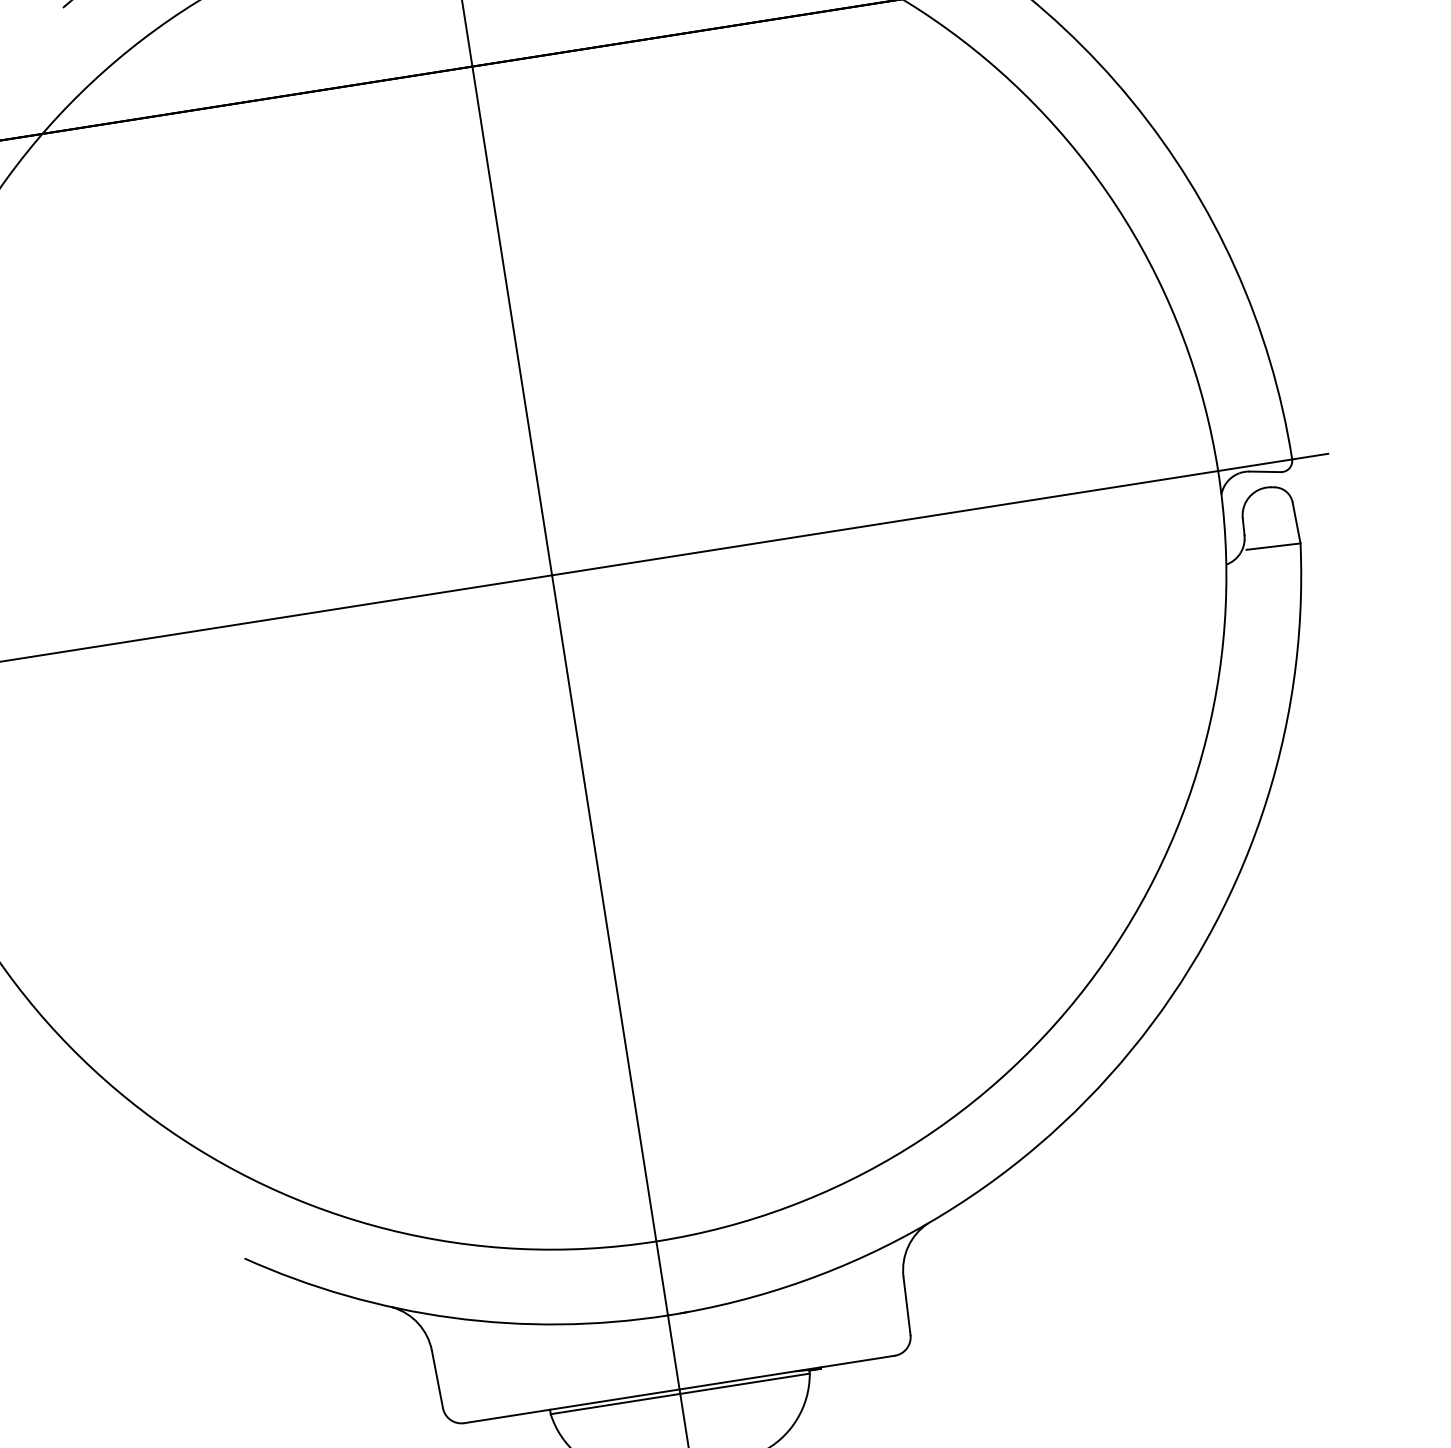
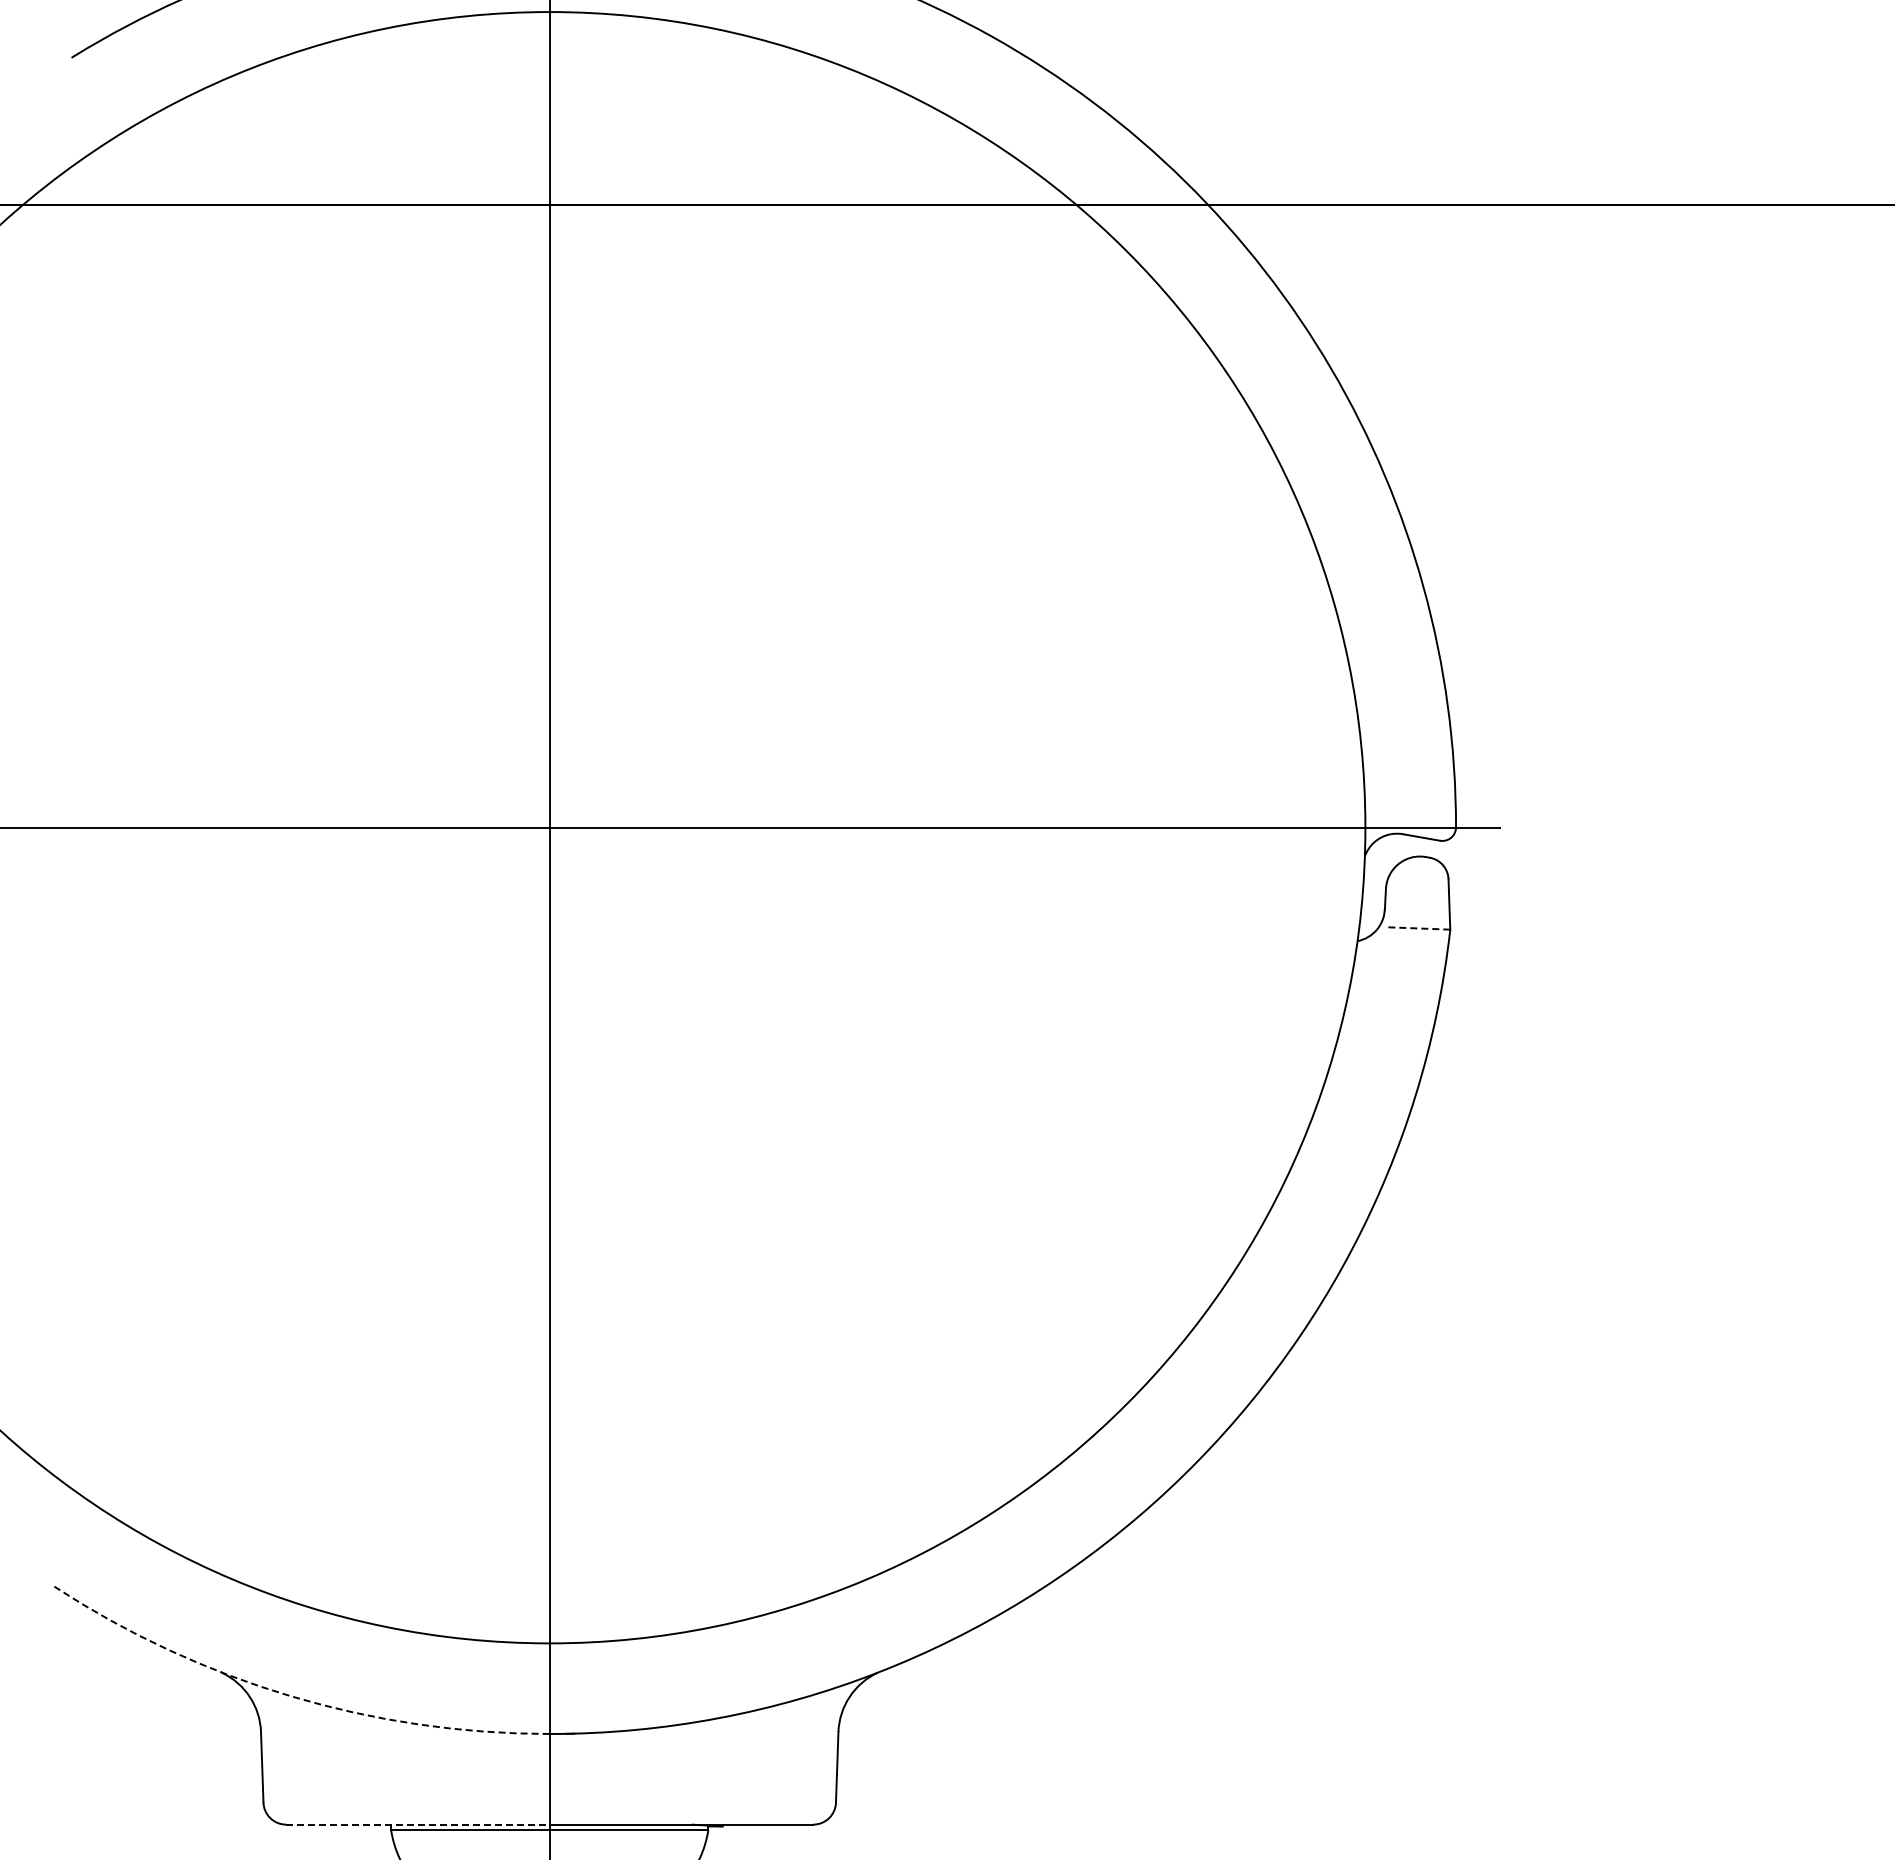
line: (1273, 546) -> (1417, 928), solid -> dashed
arc: (452, 1317) -> (291, 1696), solid -> dashed
line: (572, 1406) -> (418, 1824), solid -> dashed

